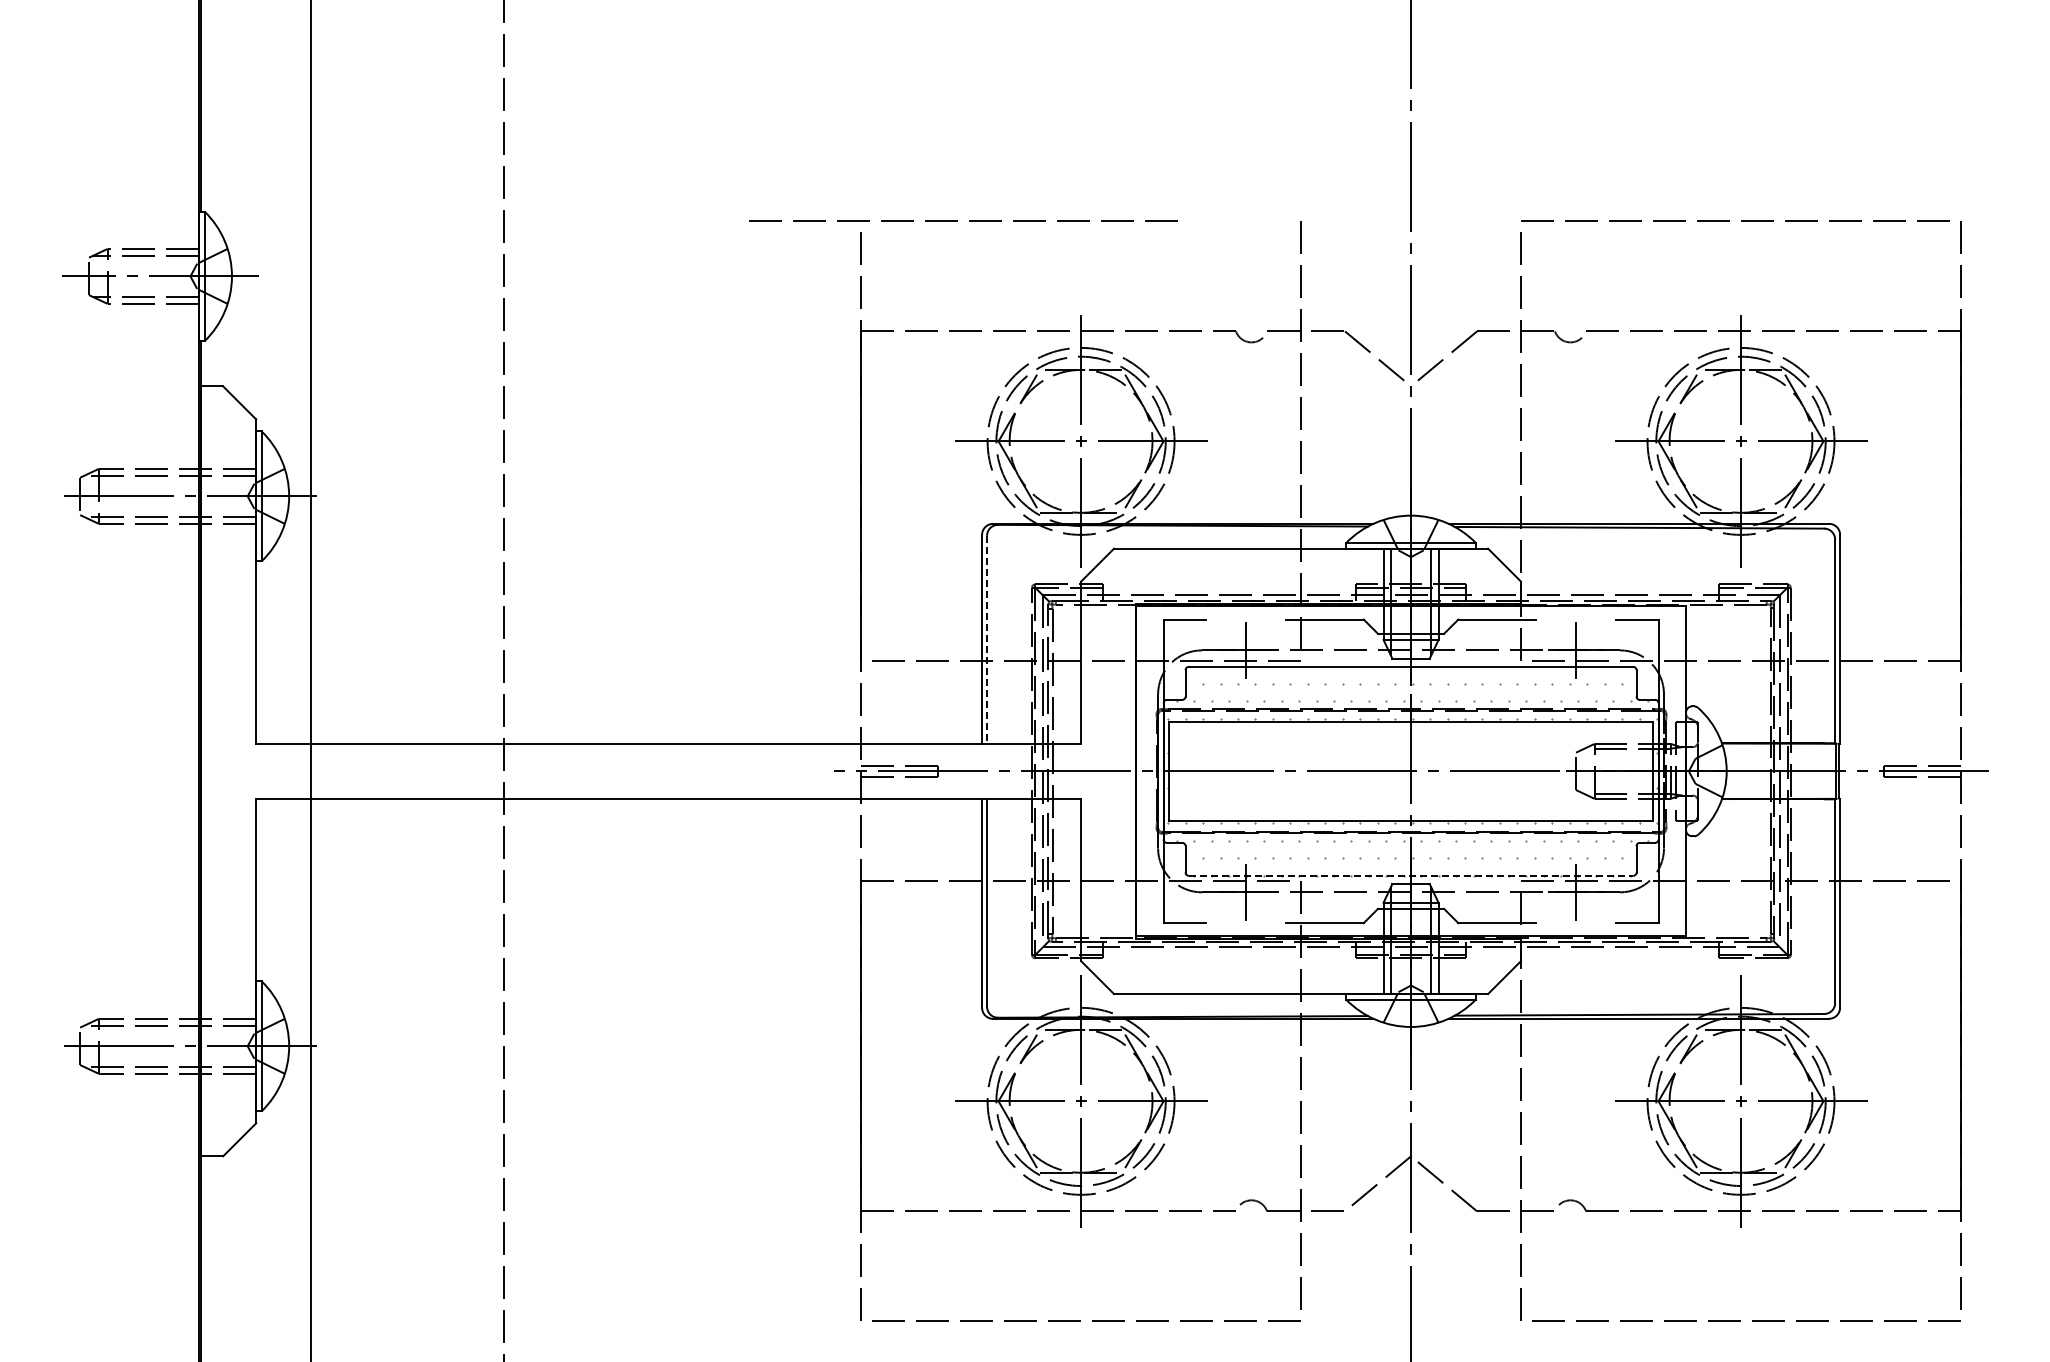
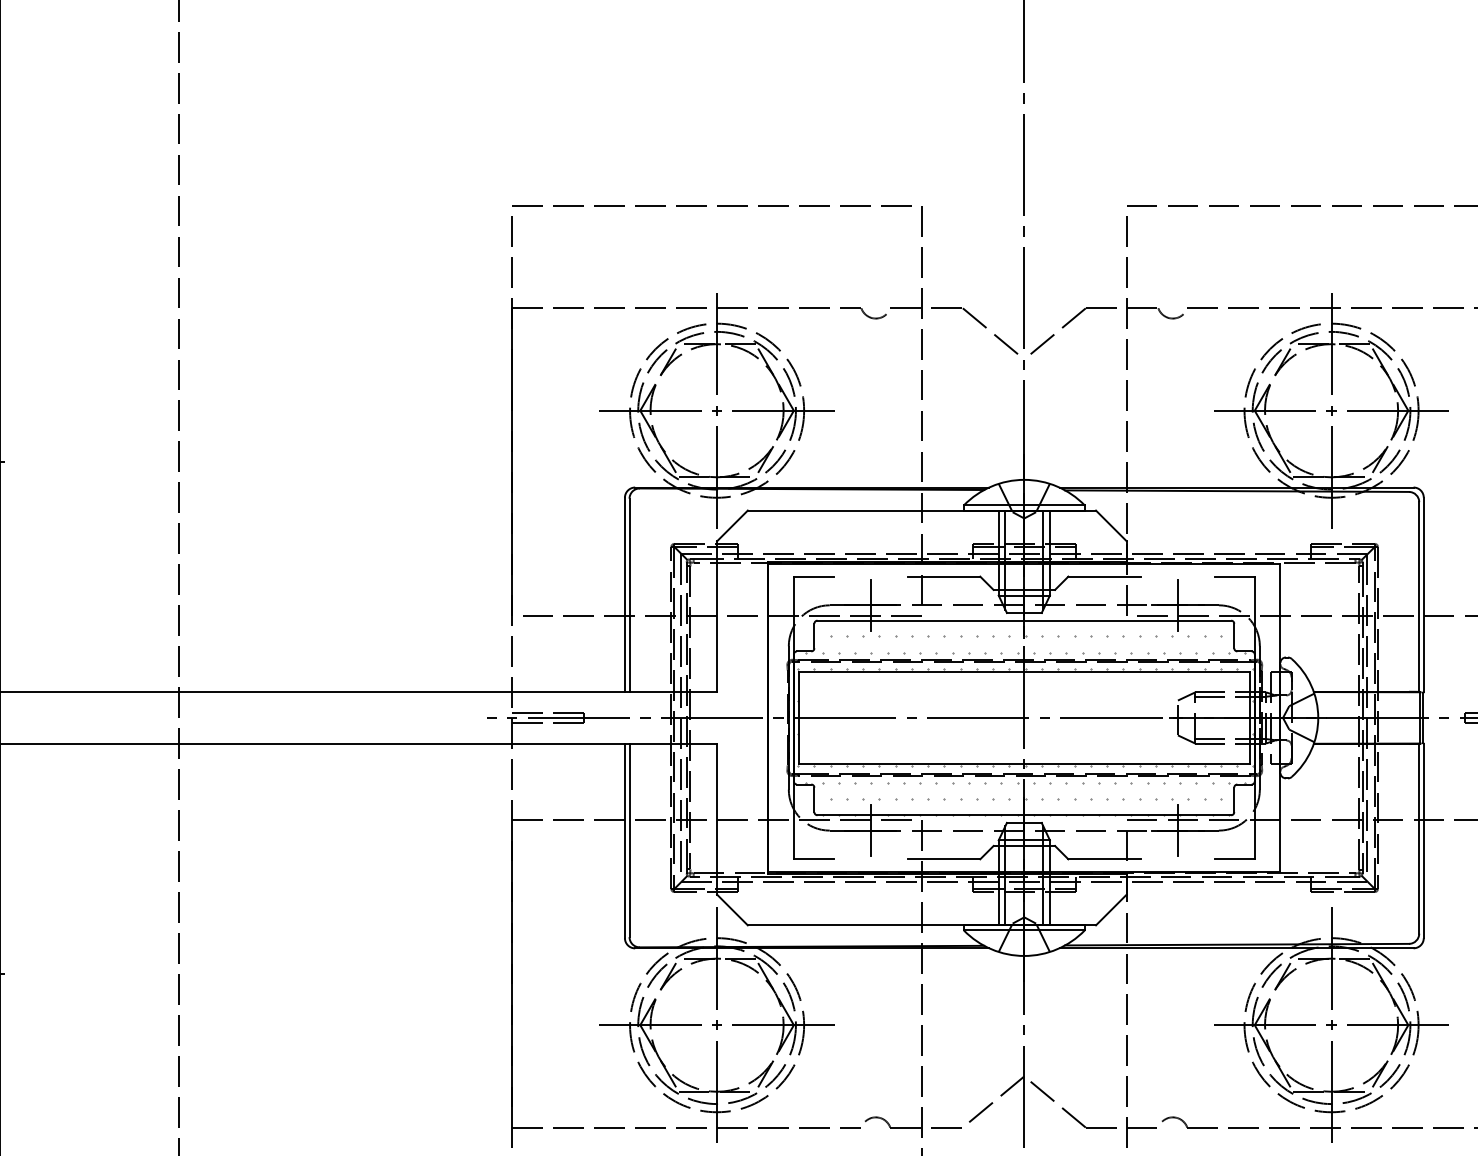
line: (957, 220) -> (706, 205), moved
line: (987, 639) -> (629, 595), dashed -> solid
line: (1411, 875) -> (1024, 814), dashed -> solid

